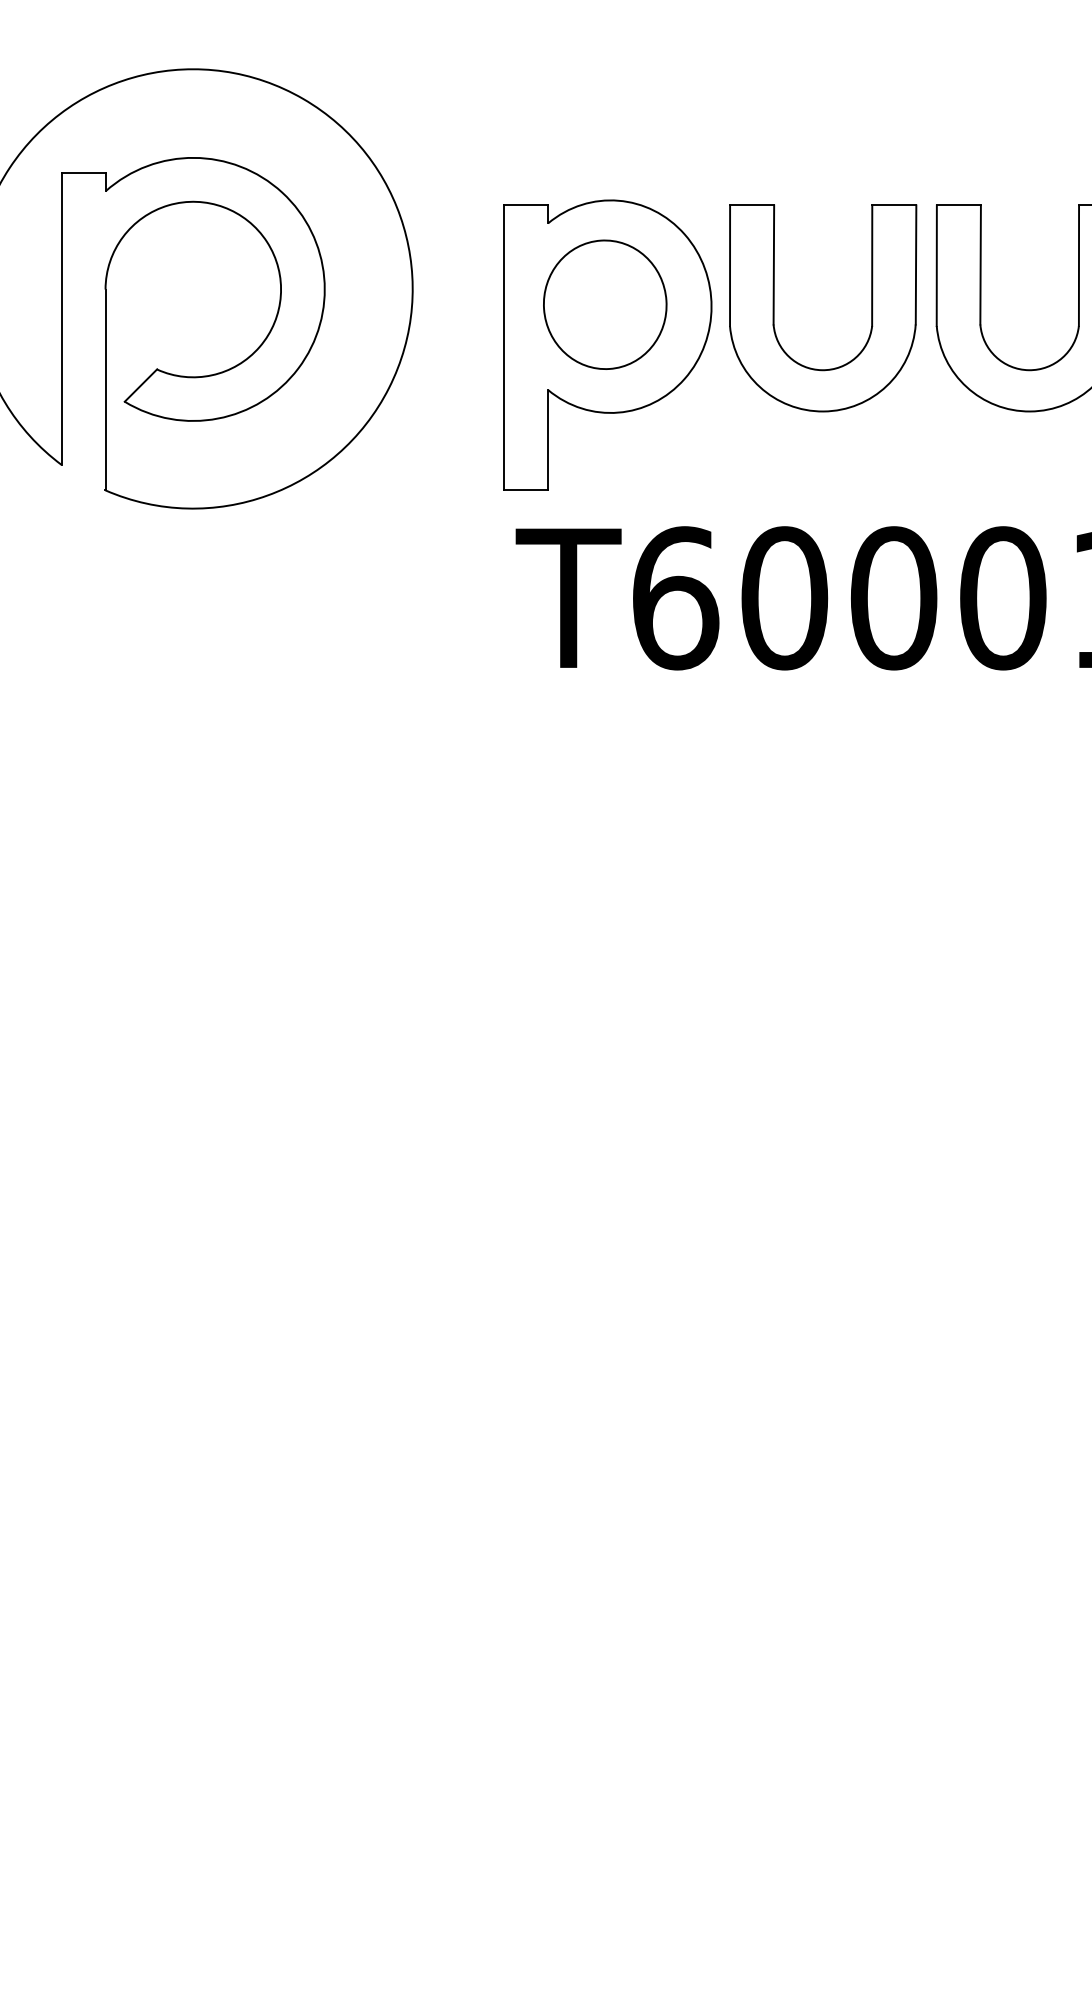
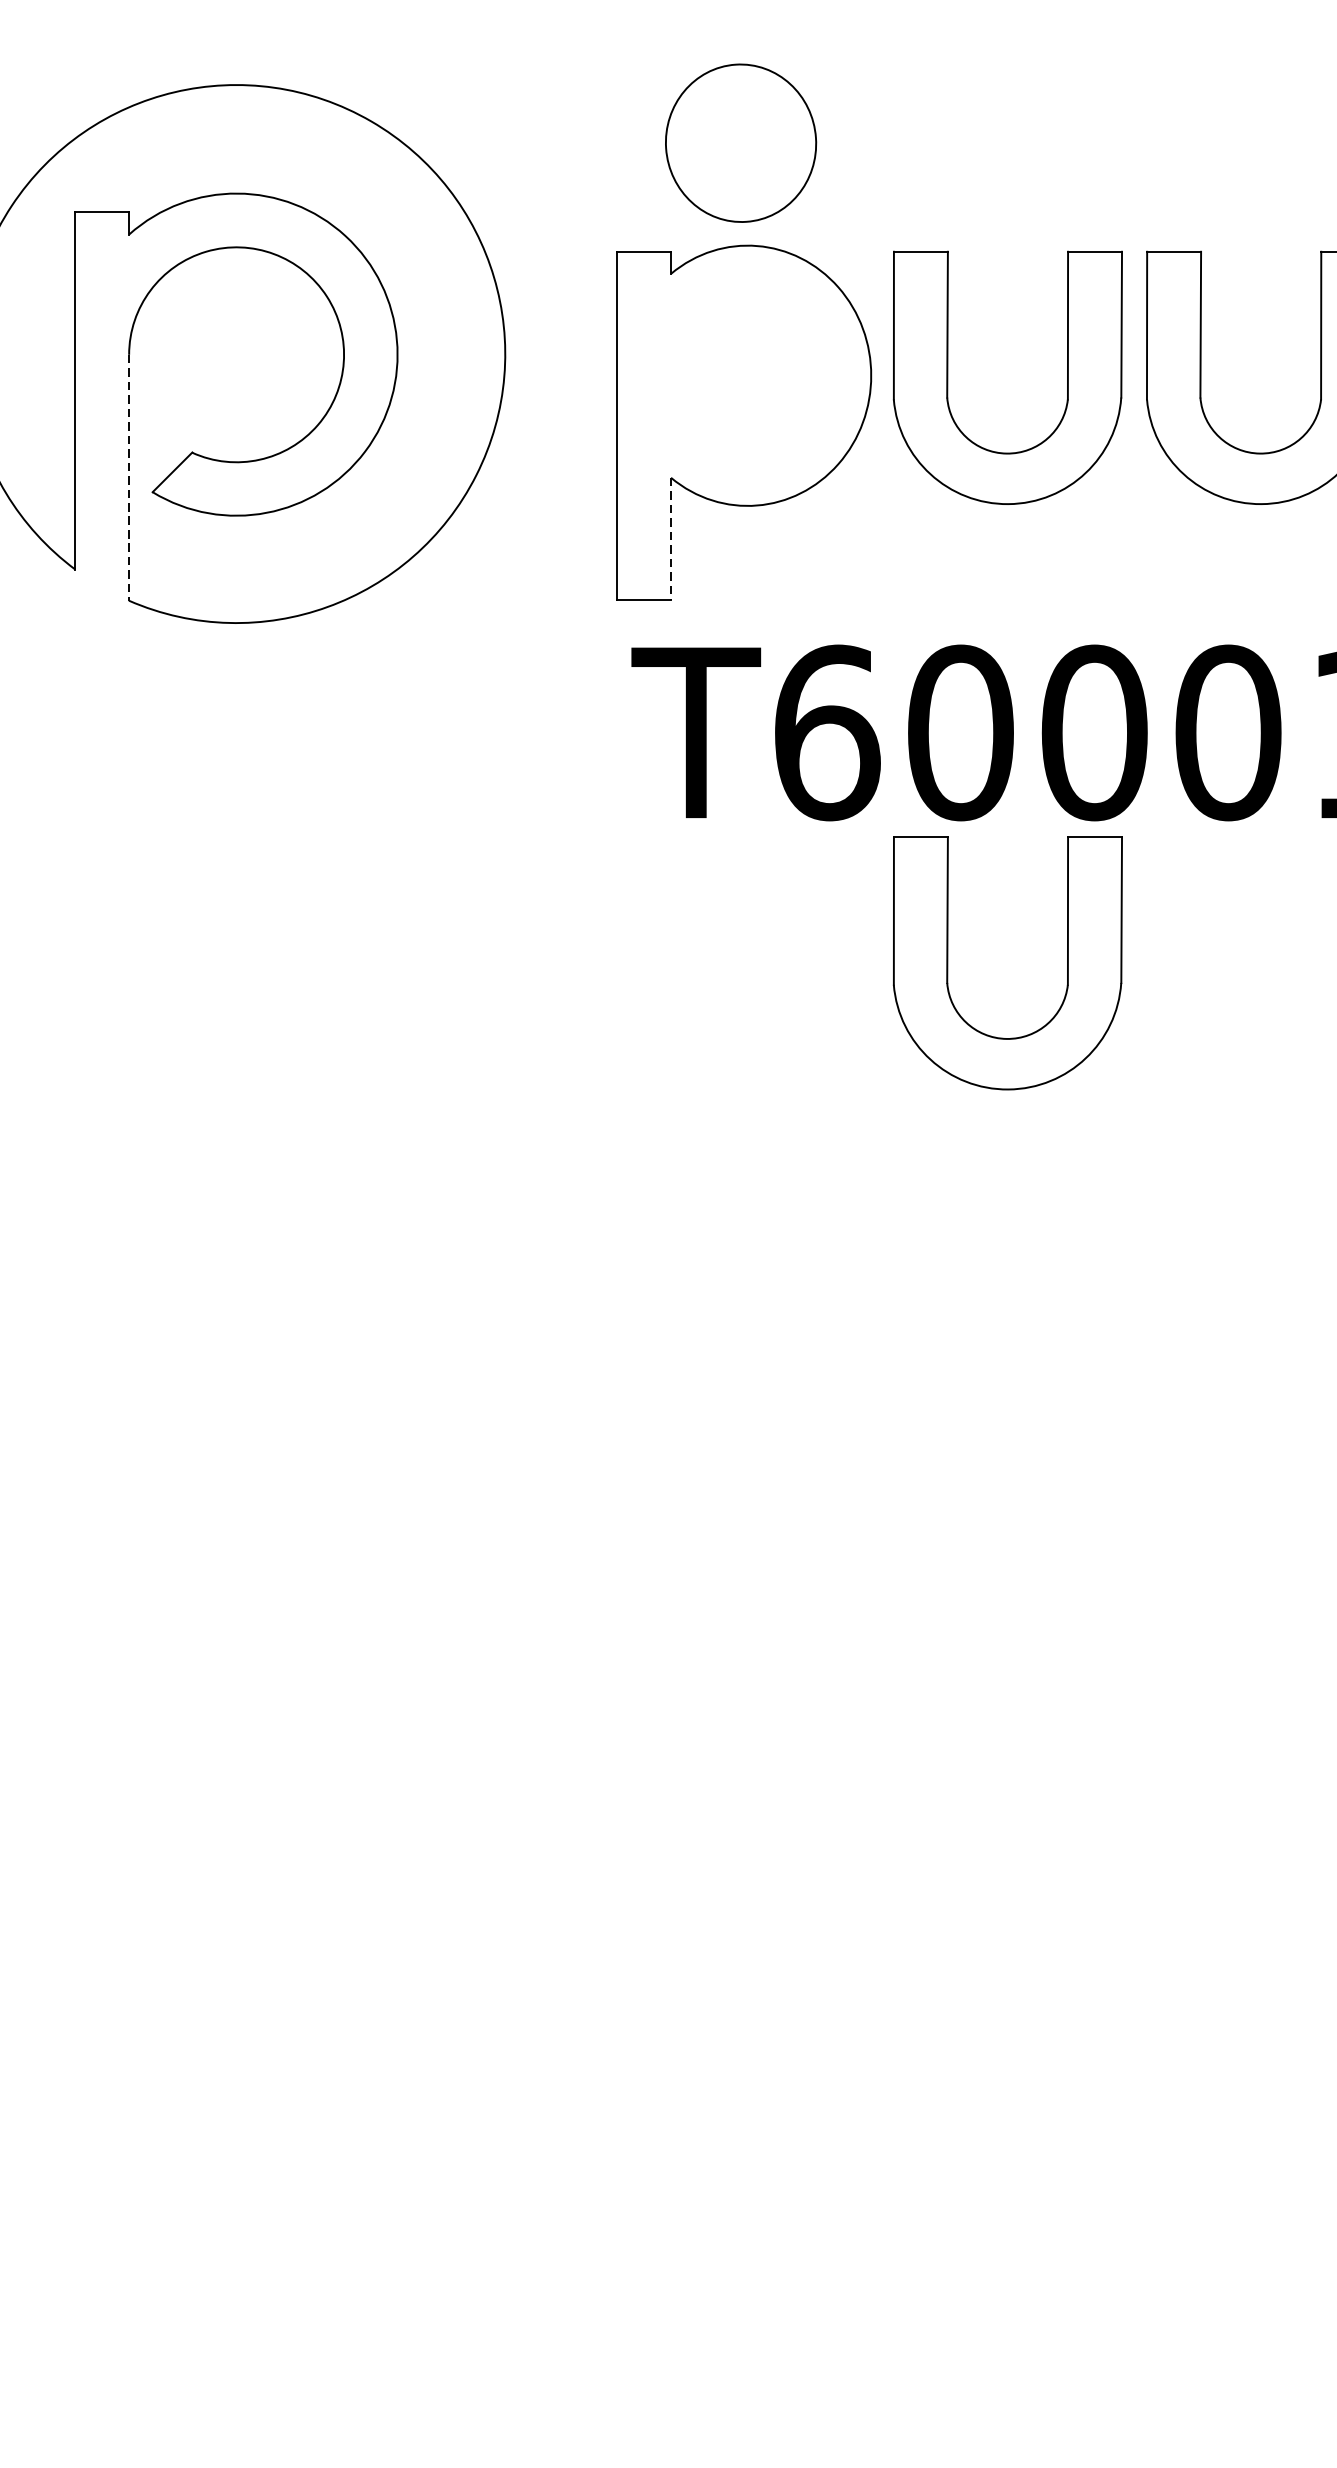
part: (605, 304) -> (741, 142), moved
line: (105, 390) -> (129, 478), solid -> dashed
line: (548, 440) -> (671, 539), solid -> dashed
part: (871, 786) -> (1067, 963), added

